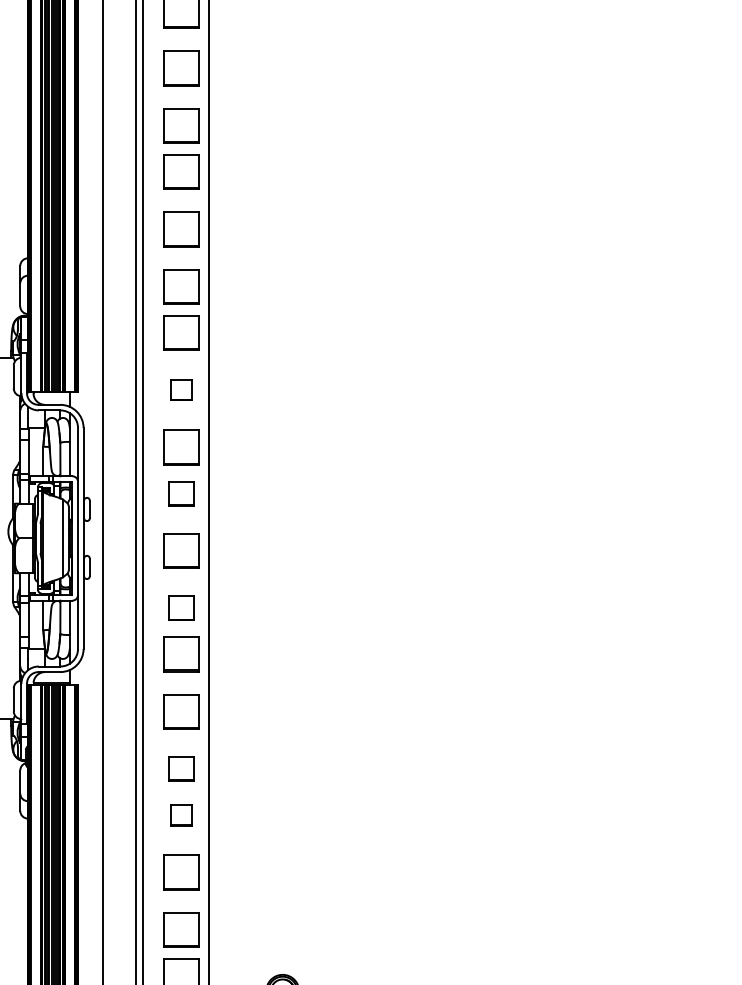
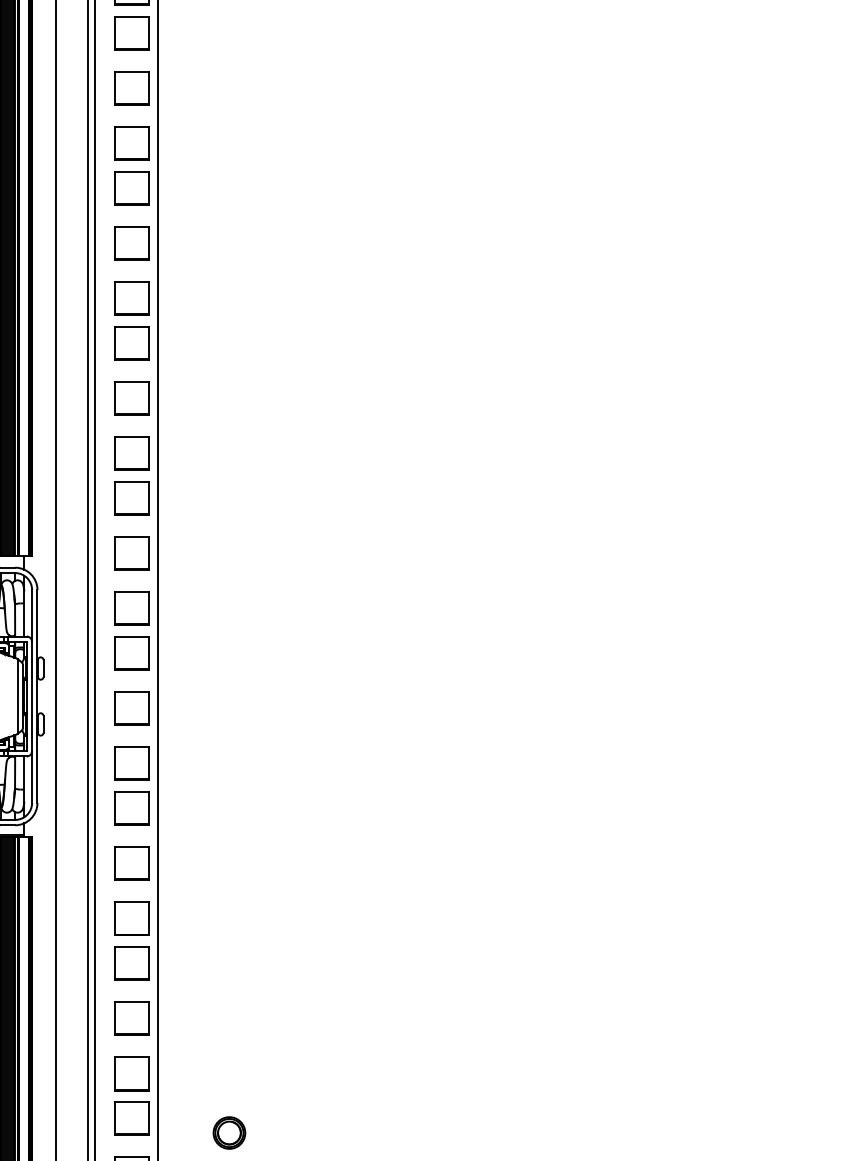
part: (181, 390) -> (131, 553), size x1.67
part: (181, 493) -> (131, 653), size x1.43
part: (181, 607) -> (131, 763), size x1.43
part: (181, 768) -> (131, 918), size x1.43
part: (181, 815) -> (131, 963), size x1.67

